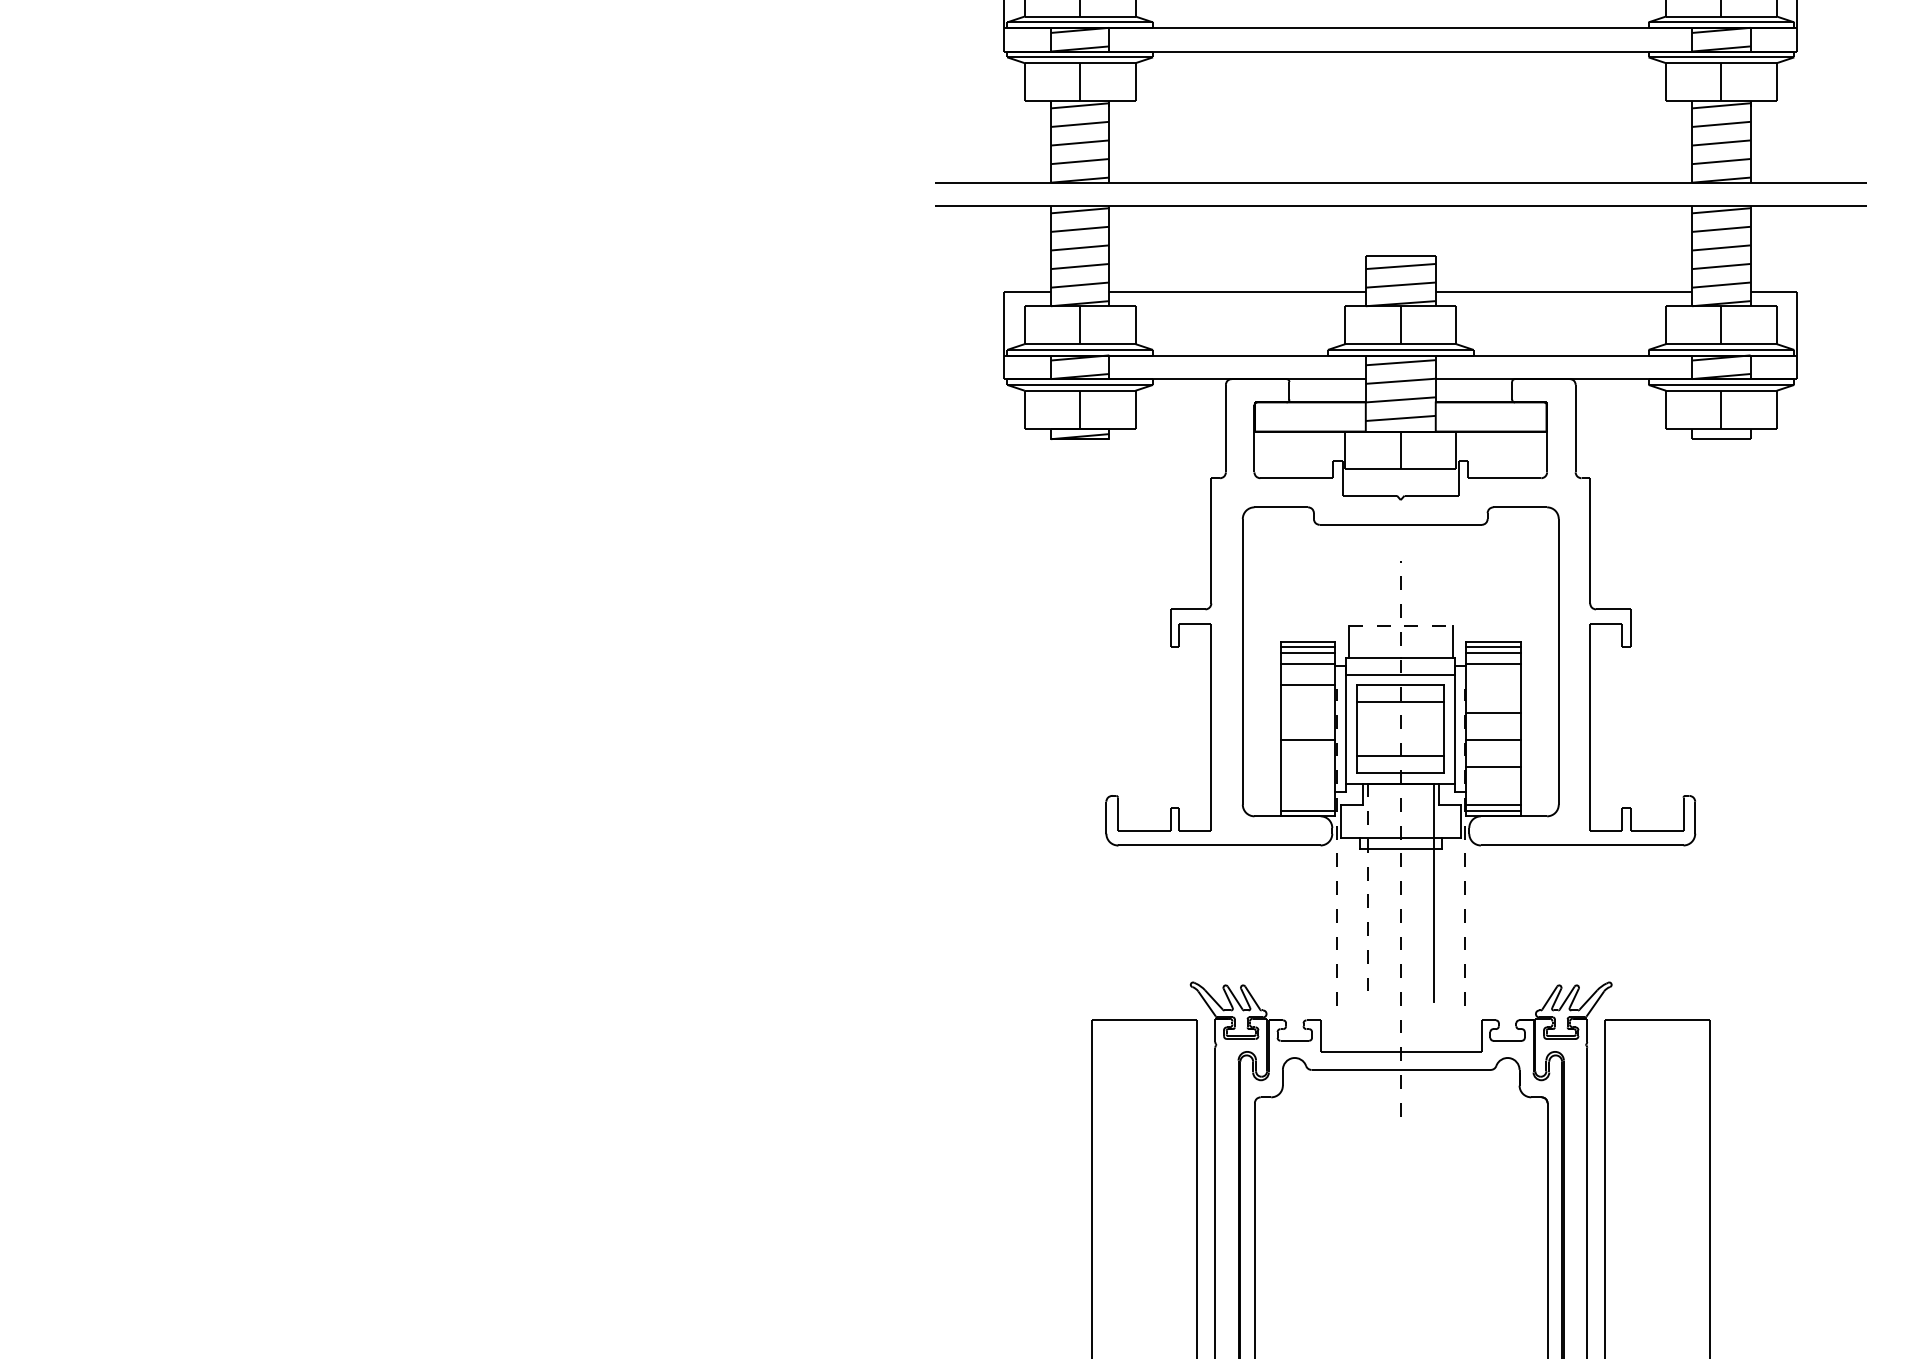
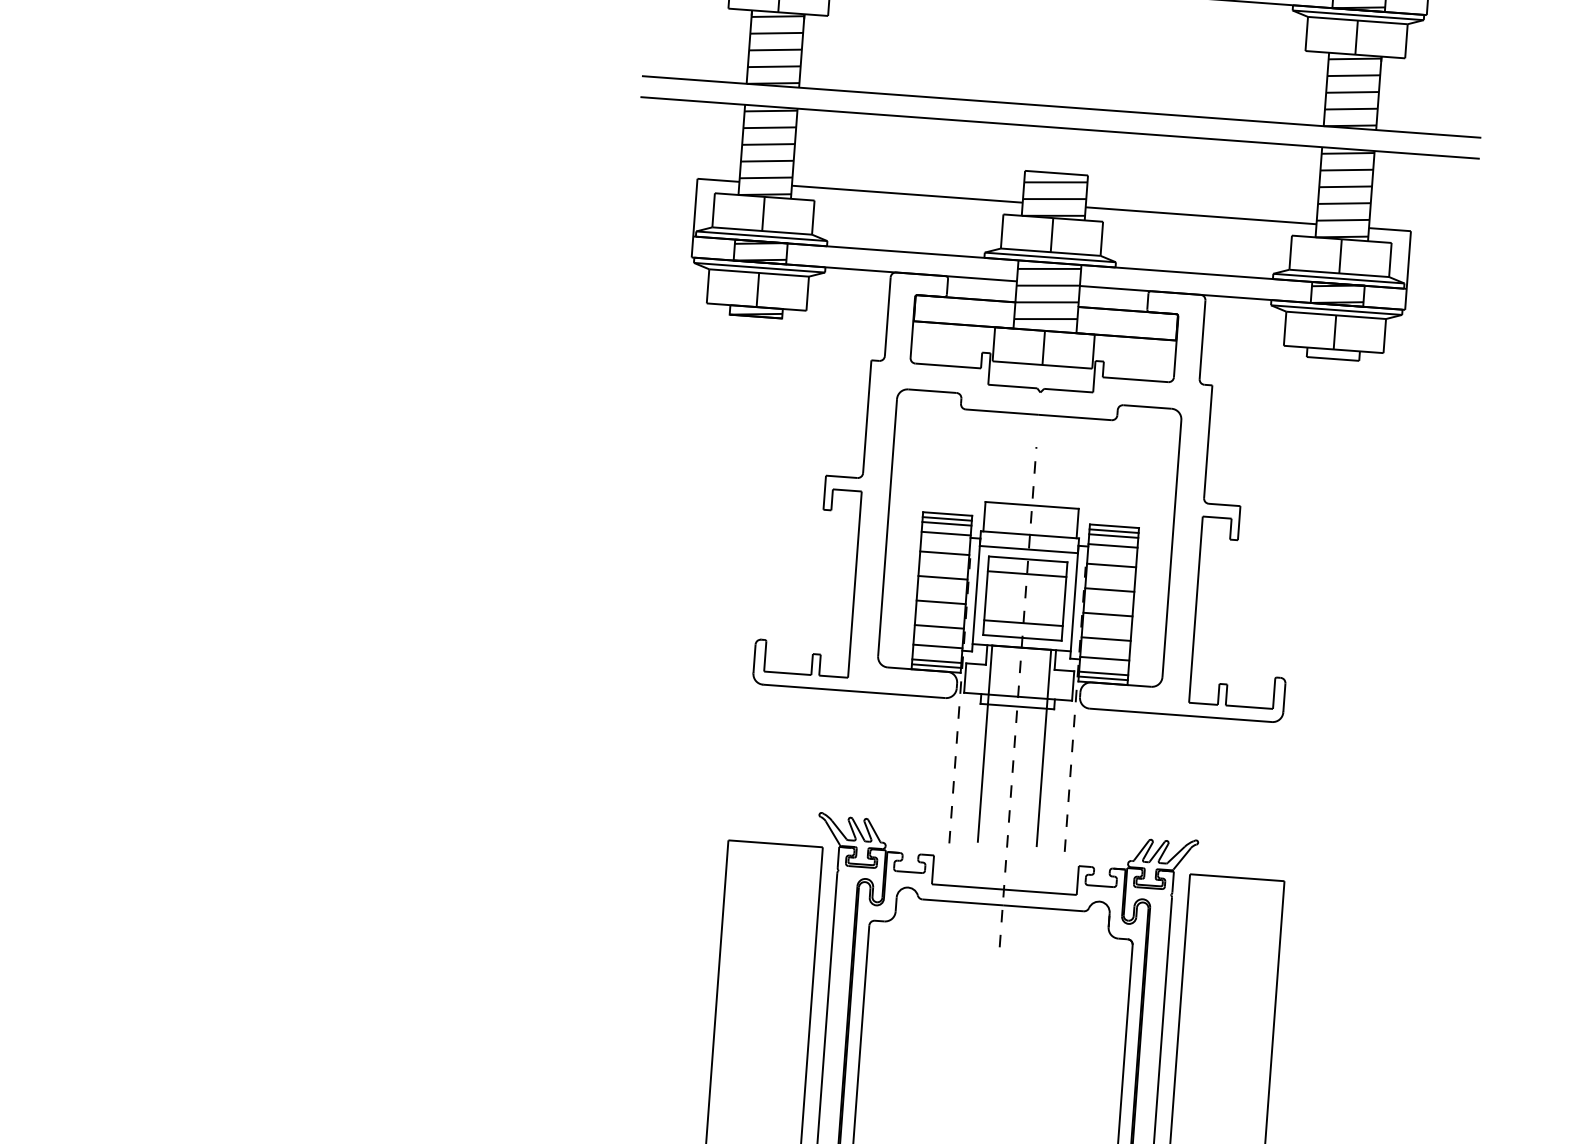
line: (1400, 625) -> (1031, 505), dashed -> solid
line: (1493, 685) -> (1111, 565), added
line: (1307, 712) -> (942, 577), added
line: (1307, 767) -> (938, 627), added
line: (1307, 789) -> (937, 646), added
line: (1493, 789) -> (1104, 659), added
line: (1307, 805) -> (936, 661), added
line: (1368, 893) -> (985, 744), dashed -> solid

